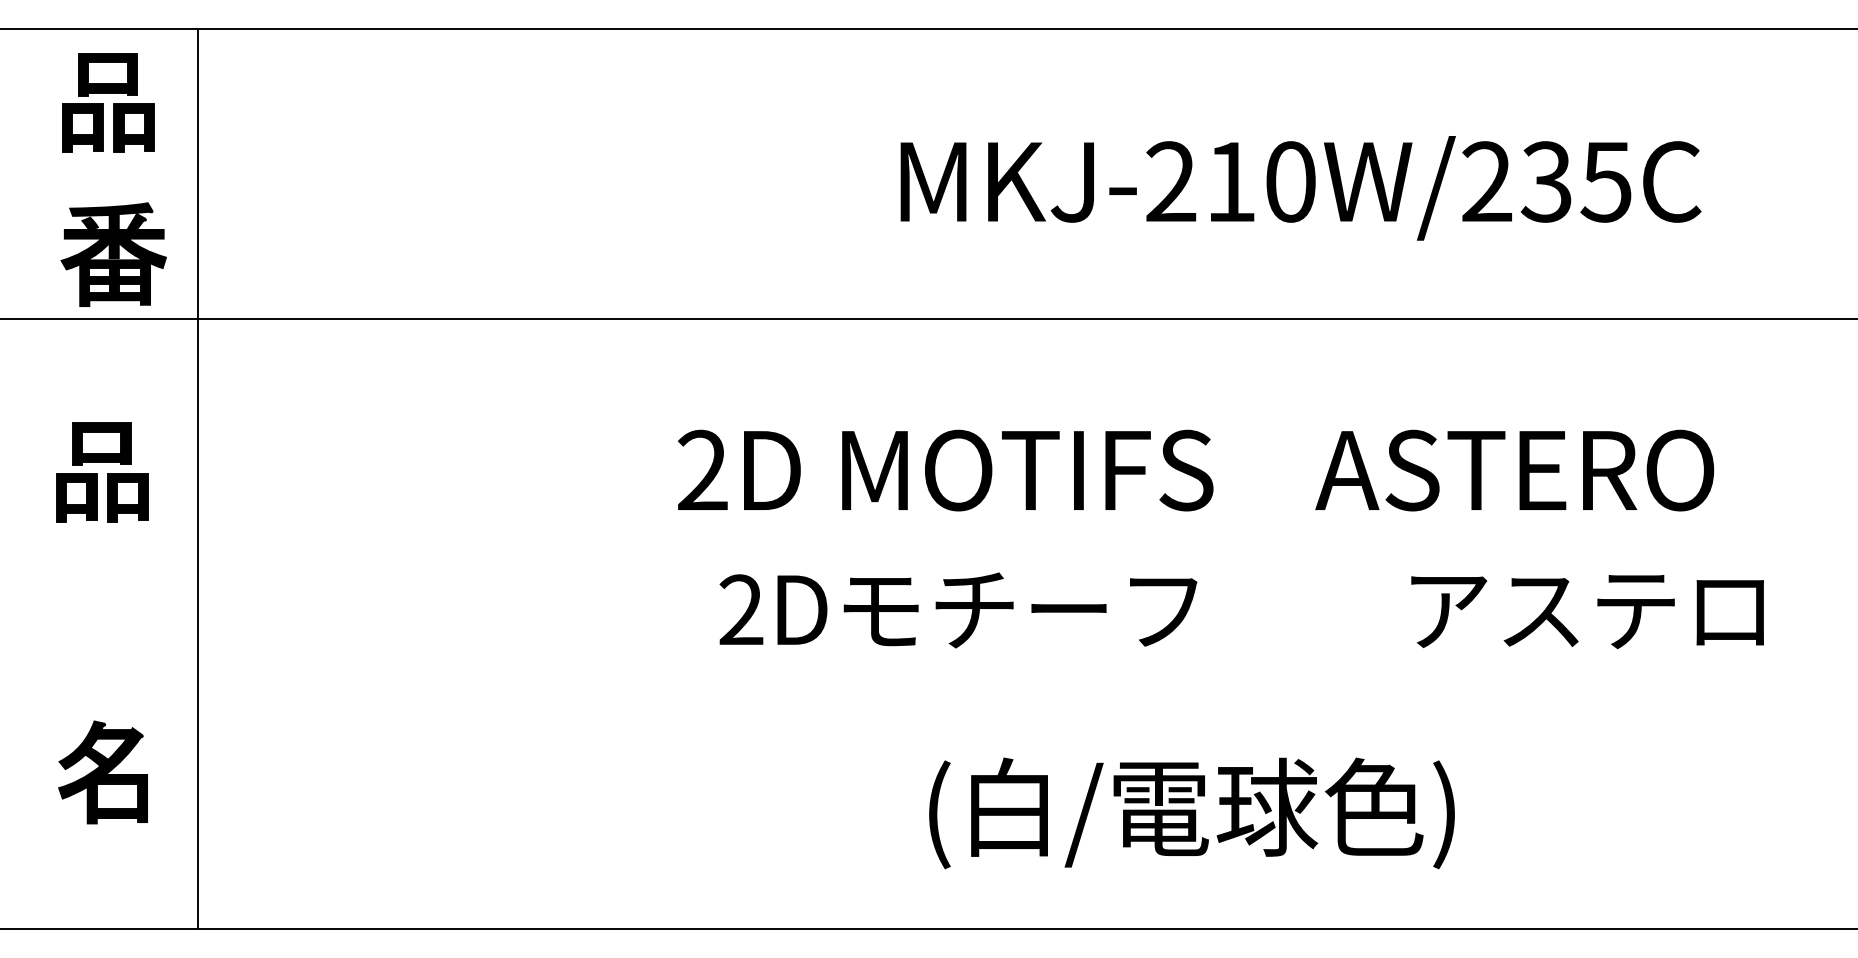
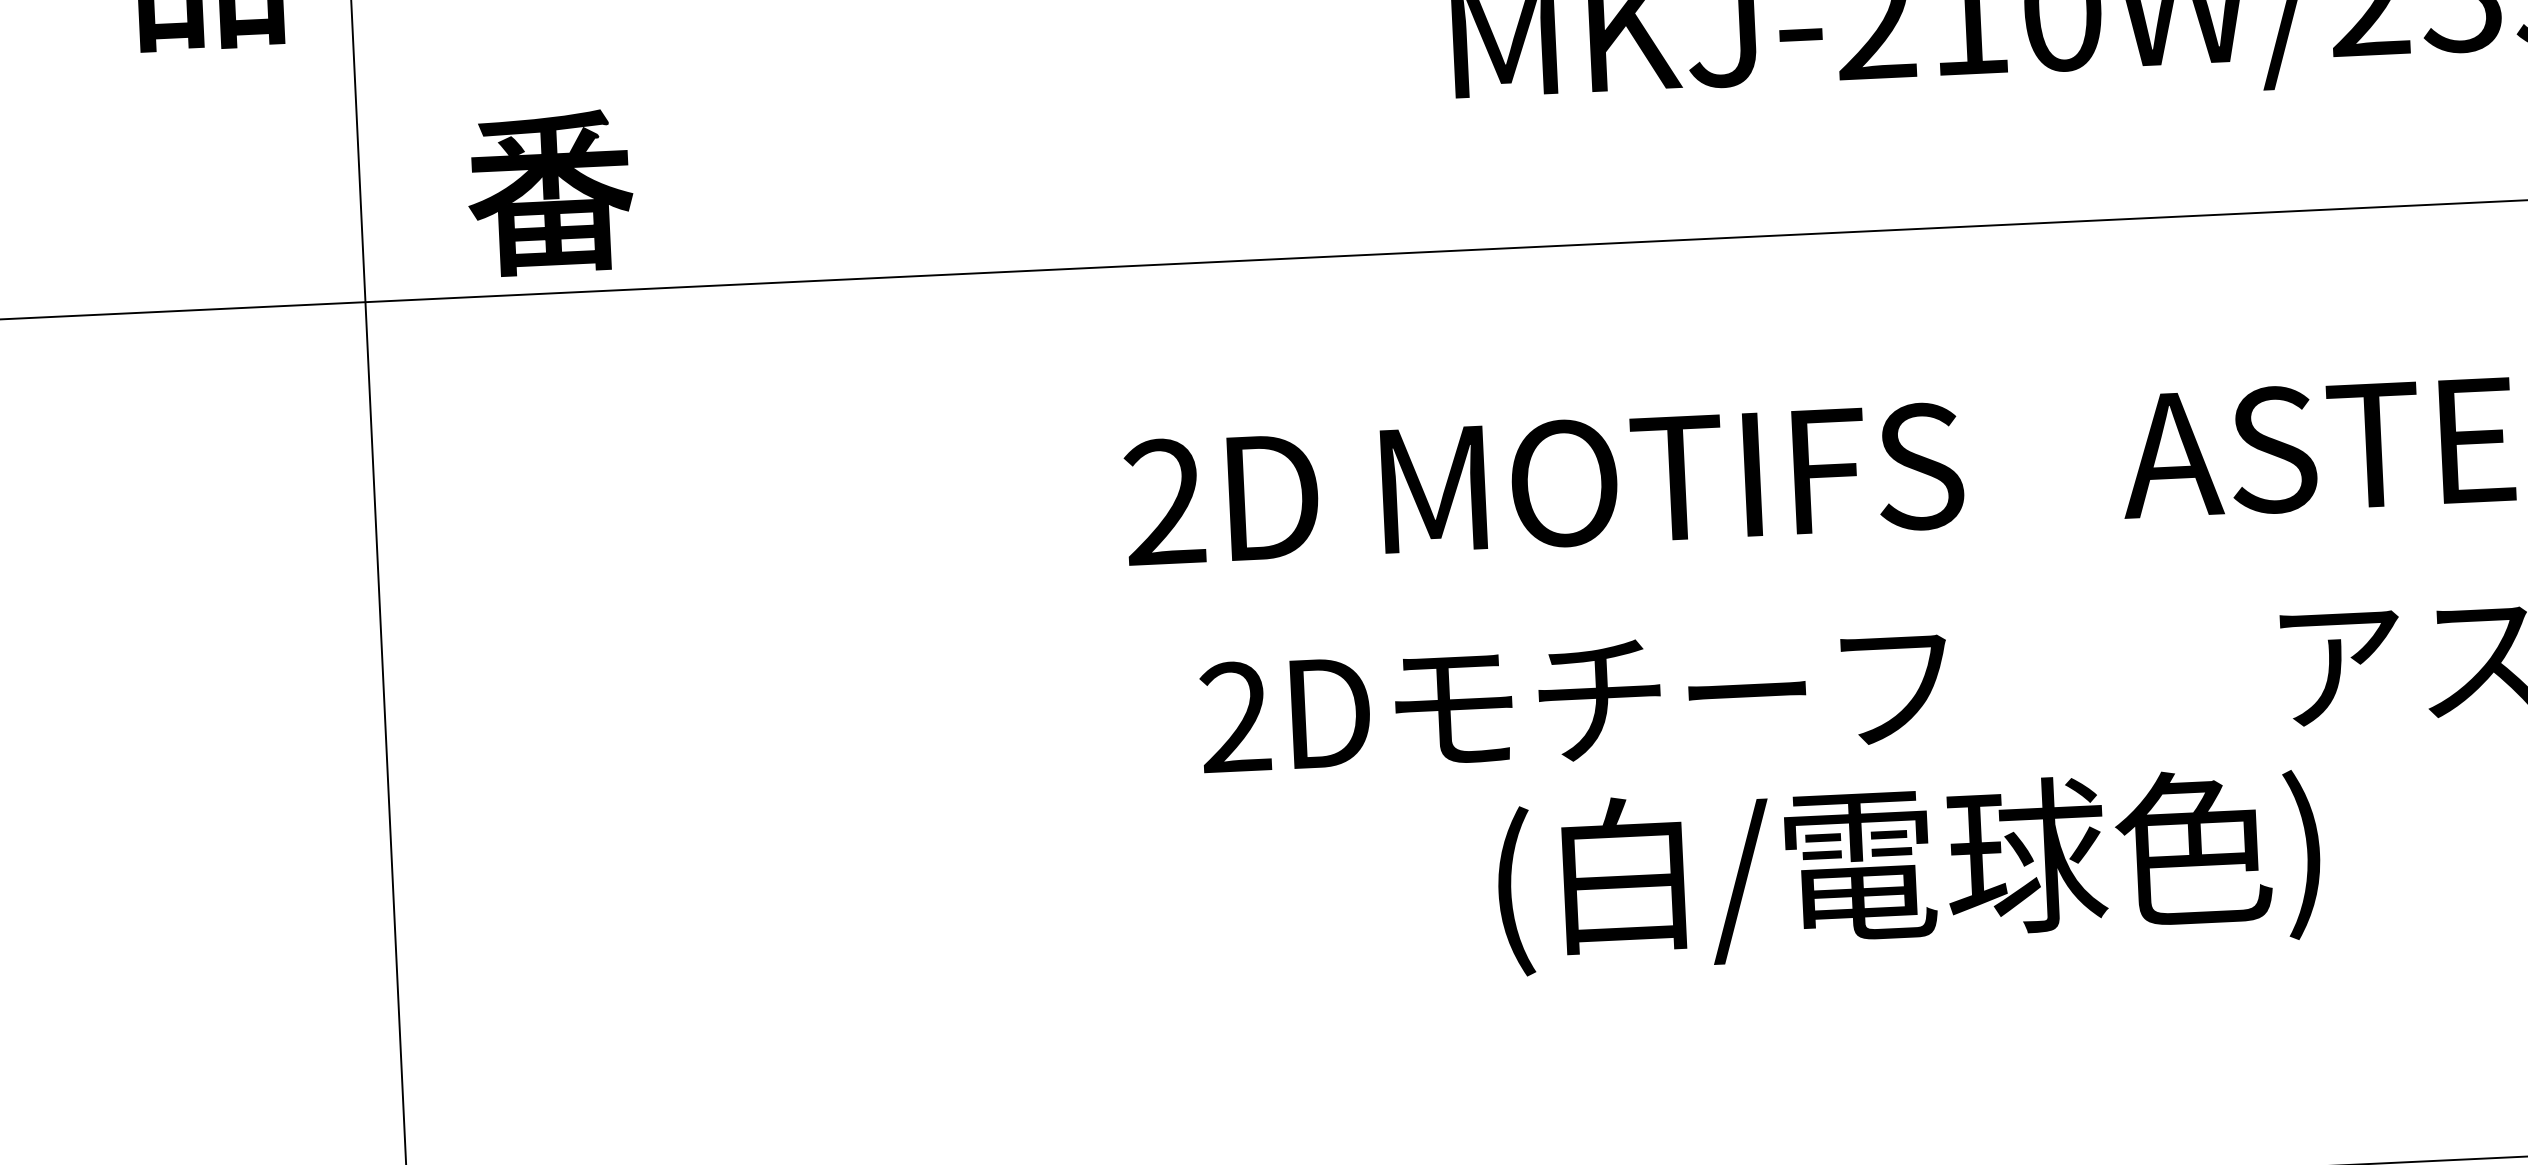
part: (113, 254) -> (550, 192), moved
part: (102, 472) -> (227, 549), removed
part: (102, 772) -> (249, 1018), removed
text: (1191, 813) -> (1908, 871), moved

